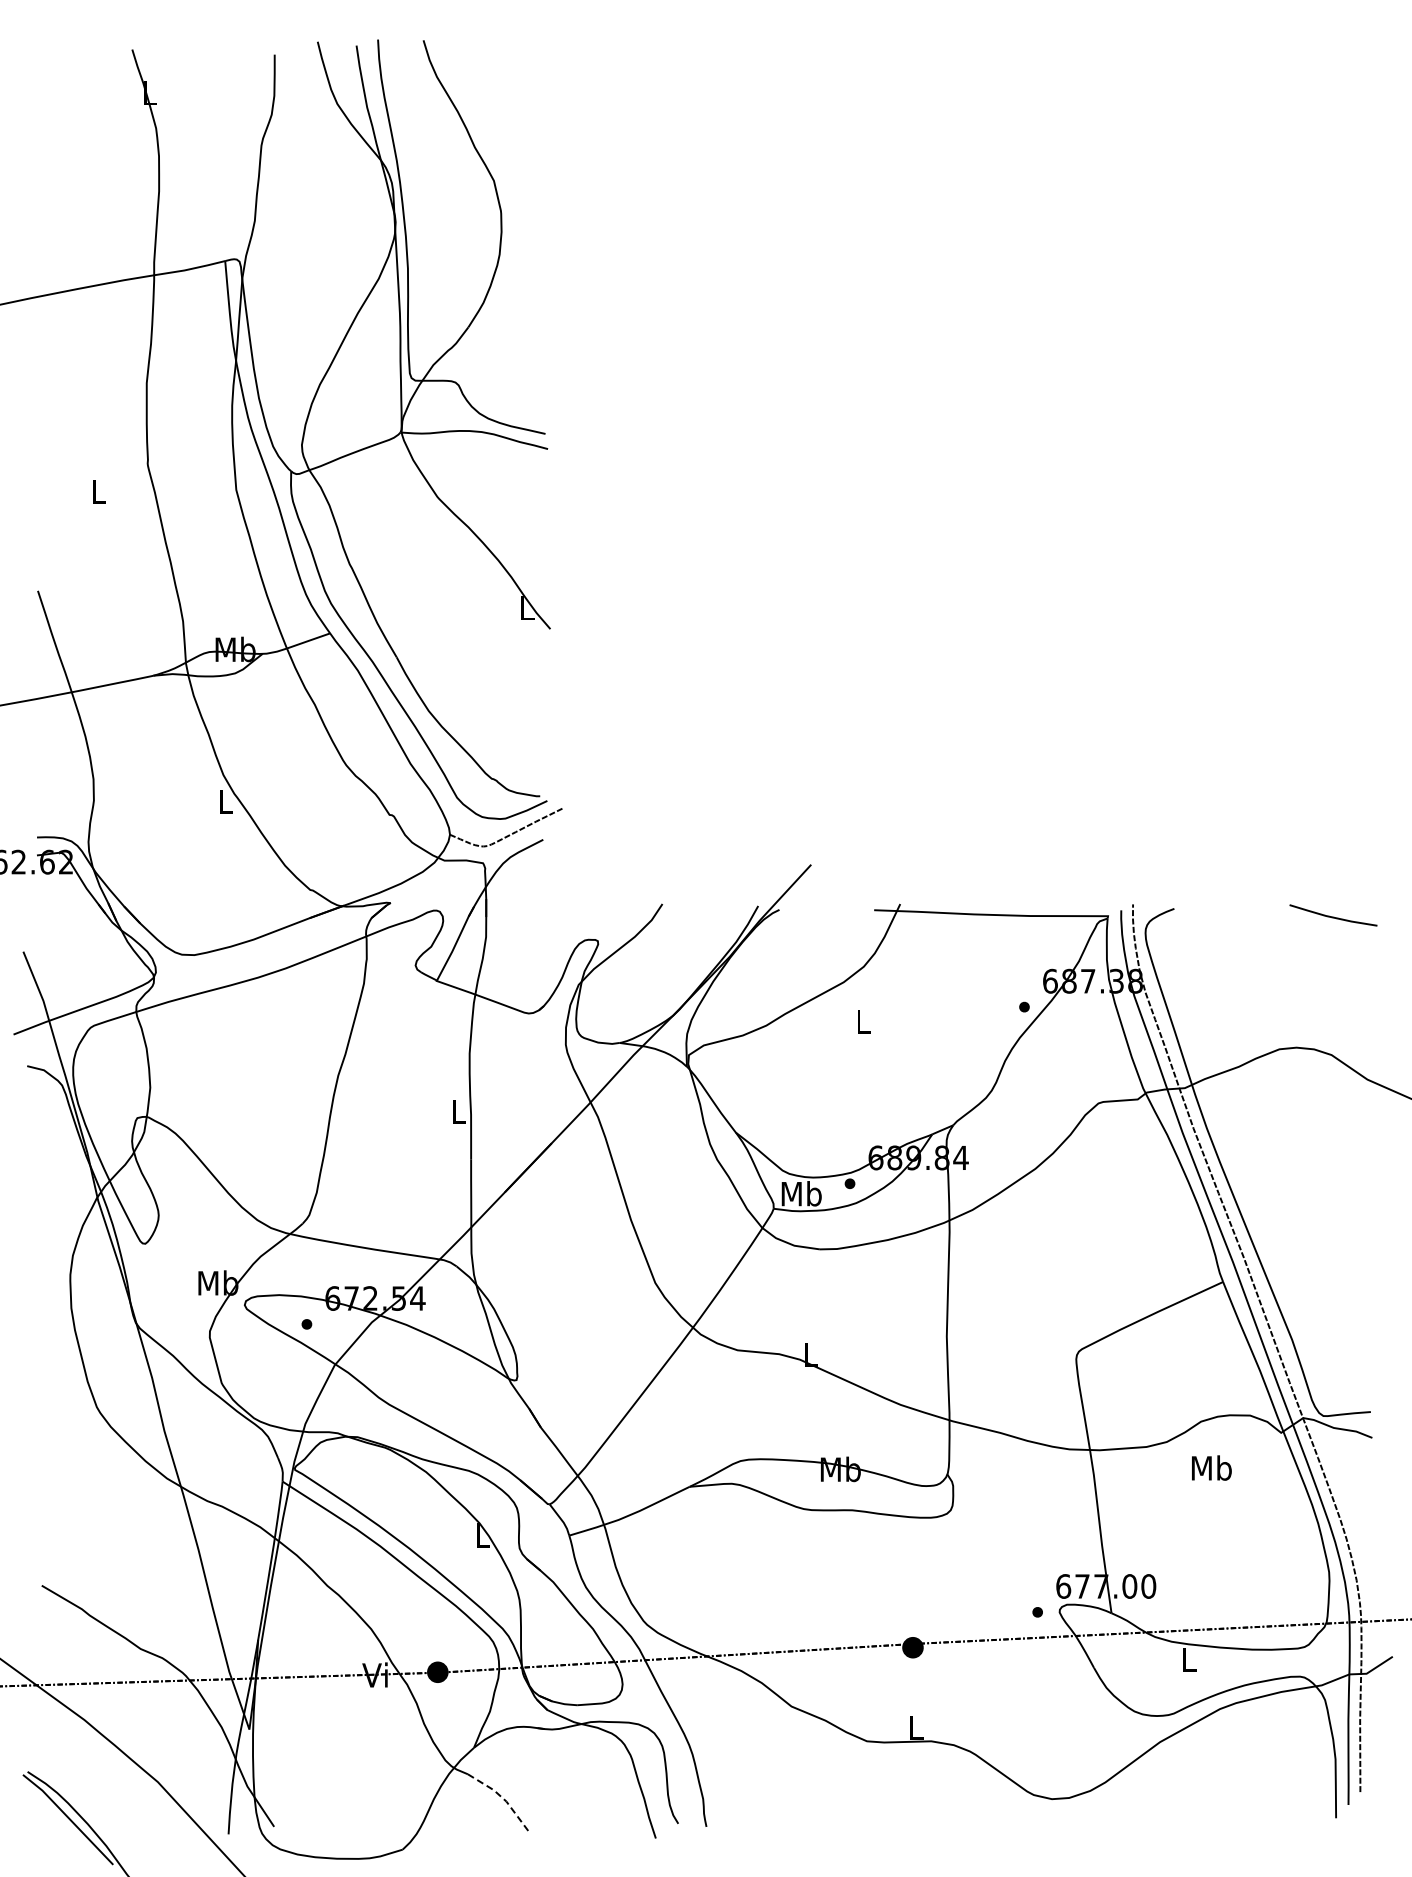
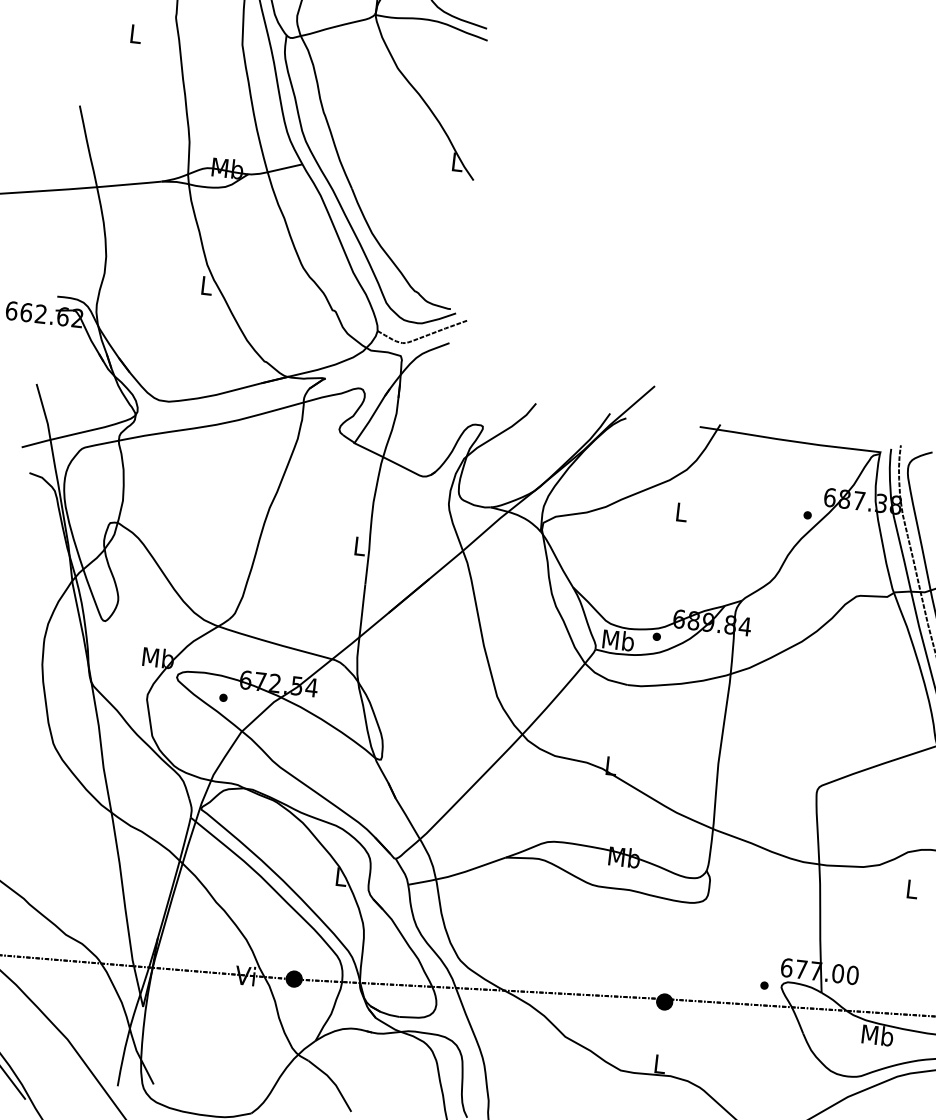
text: (1211, 1467) -> (911, 888), Mb -> L
text: (1189, 1659) -> (877, 1035), L -> Mb
line: (503, 1799) -> (333, 1083), dashed -> solid

